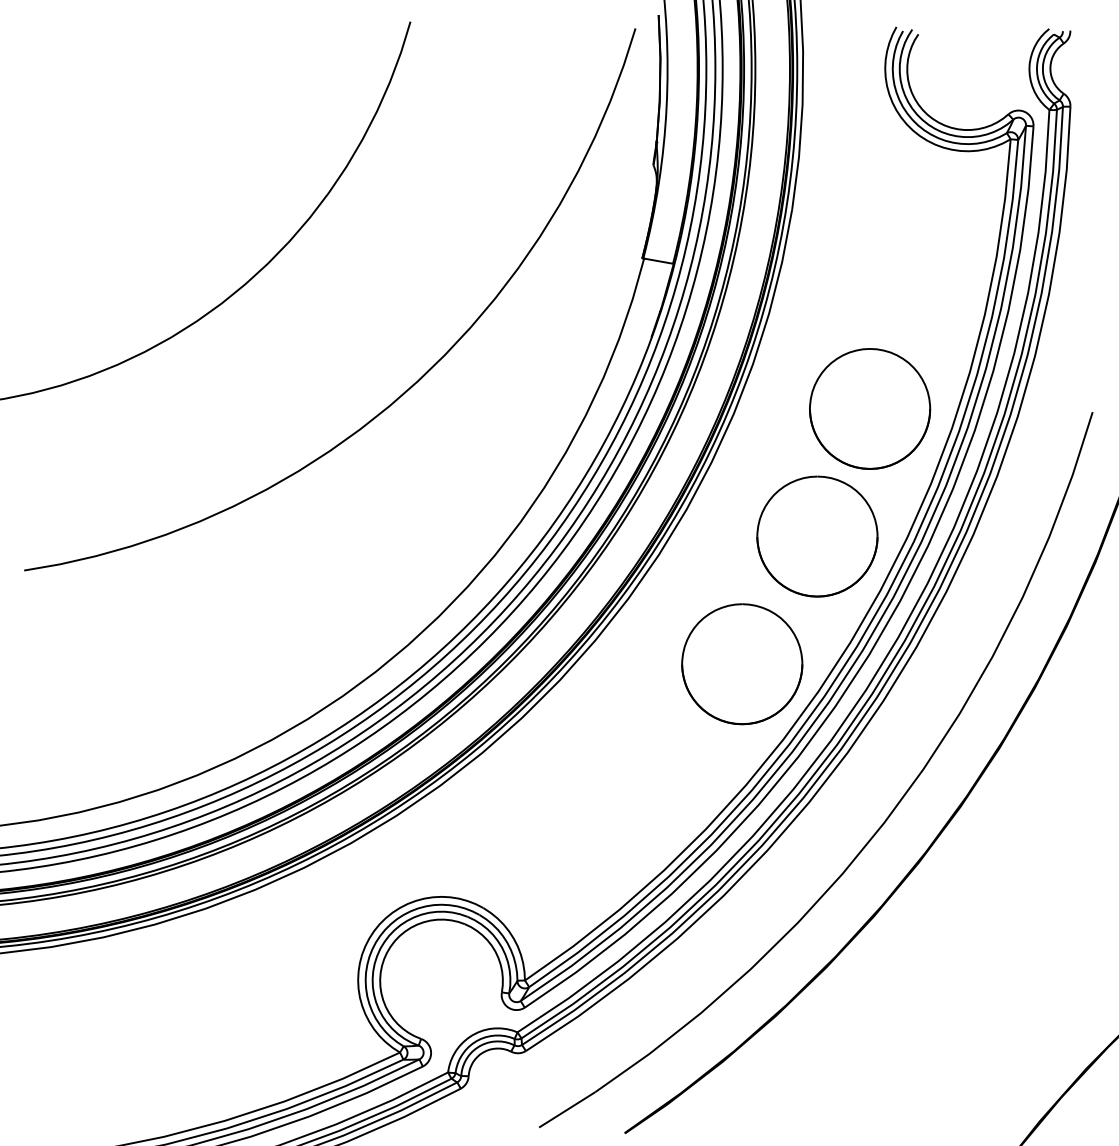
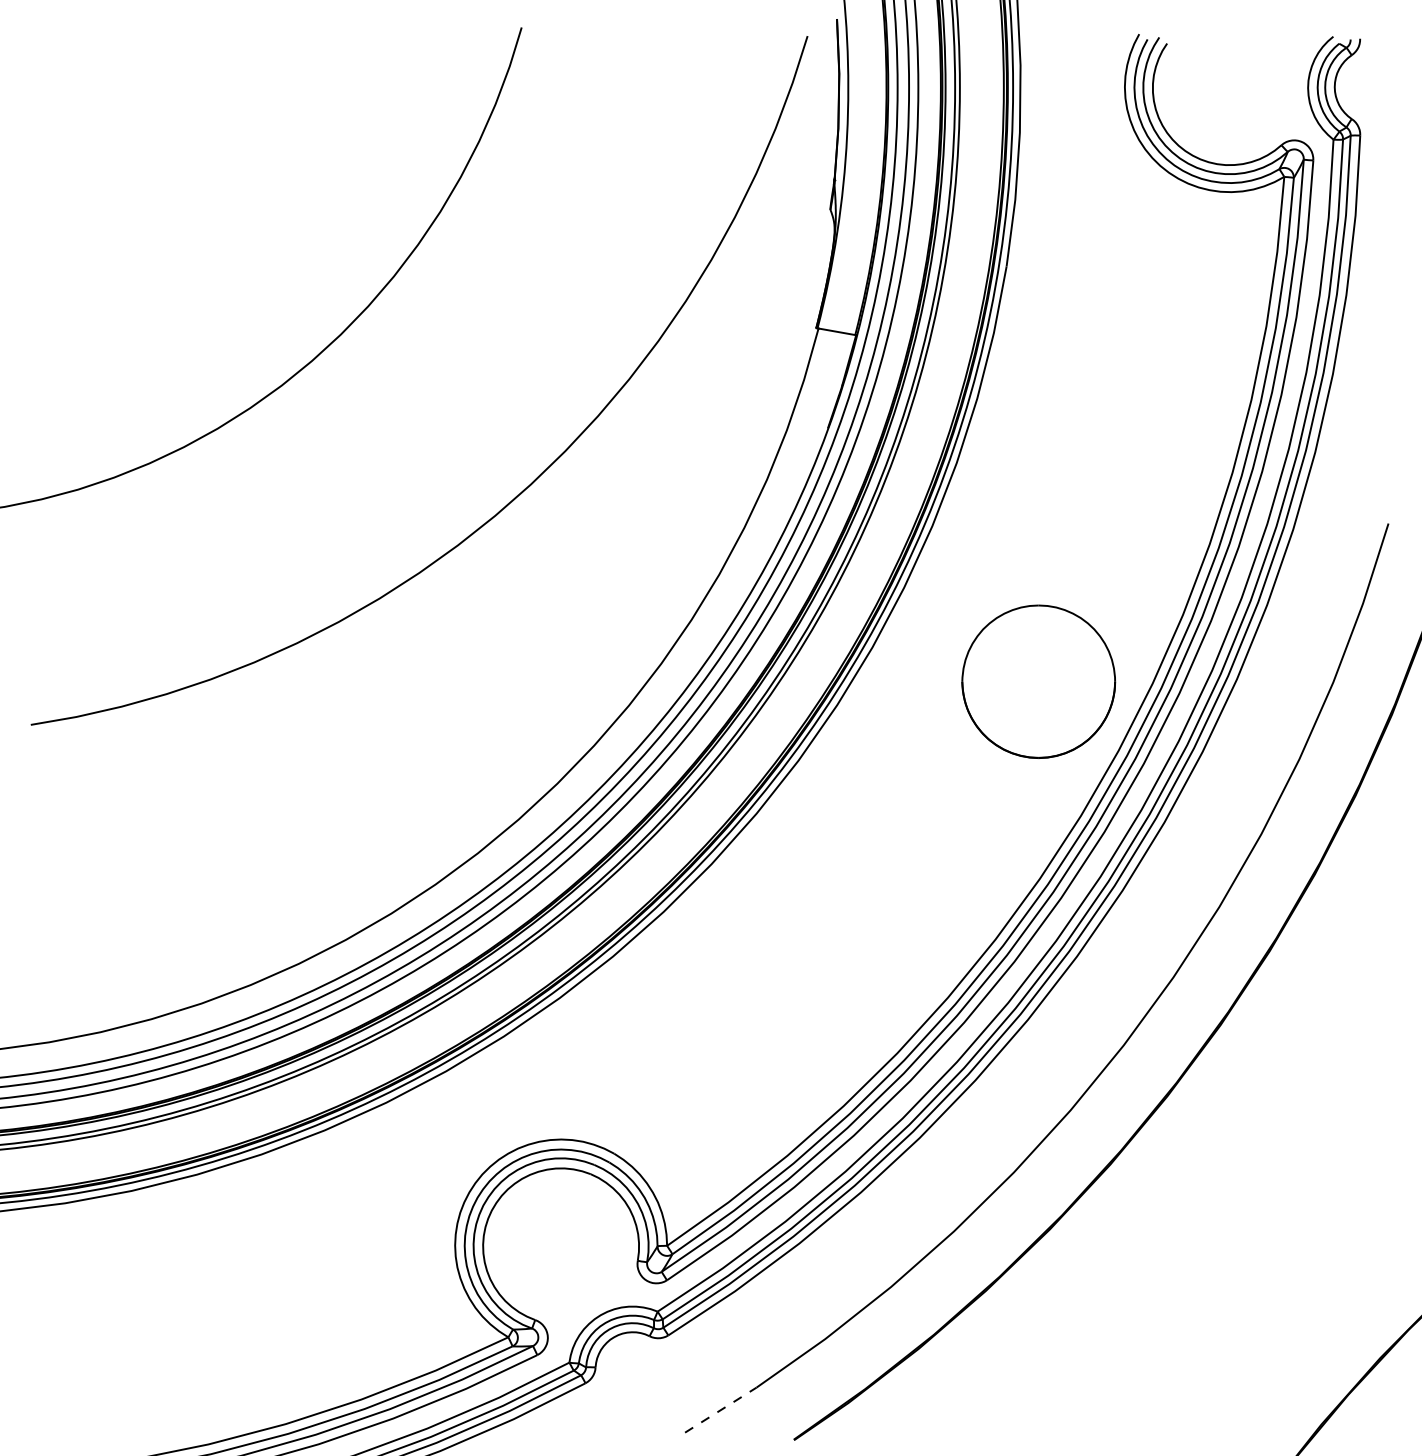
part: (869, 408) -> (1105, 519), removed
part: (741, 663) -> (942, 843), removed
line: (567, 1109) -> (721, 1409), solid -> dashed

